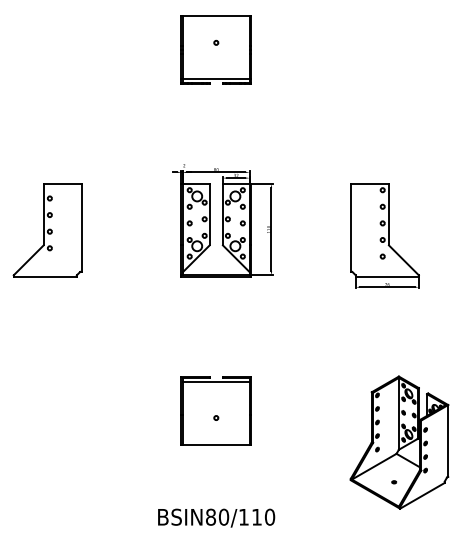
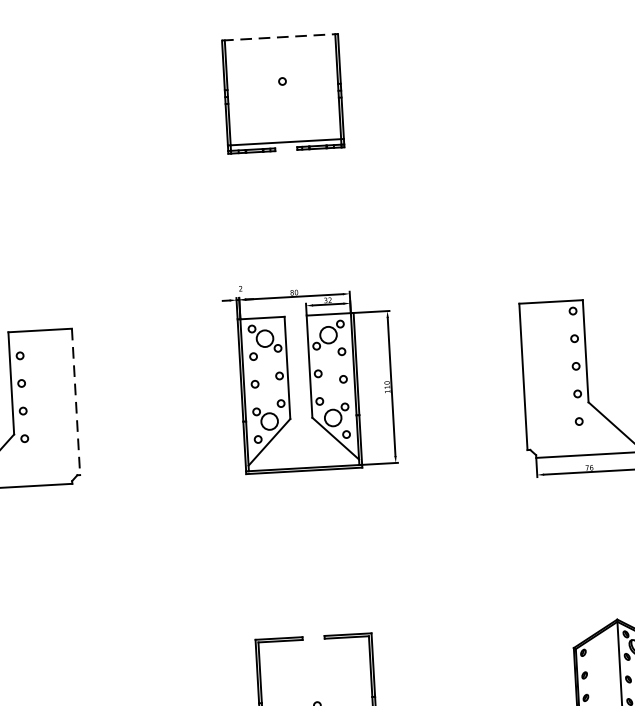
line: (216, 16) -> (280, 37), solid -> dashed
line: (81, 227) -> (75, 401), solid -> dashed
line: (216, 381) -> (314, 644), removed

